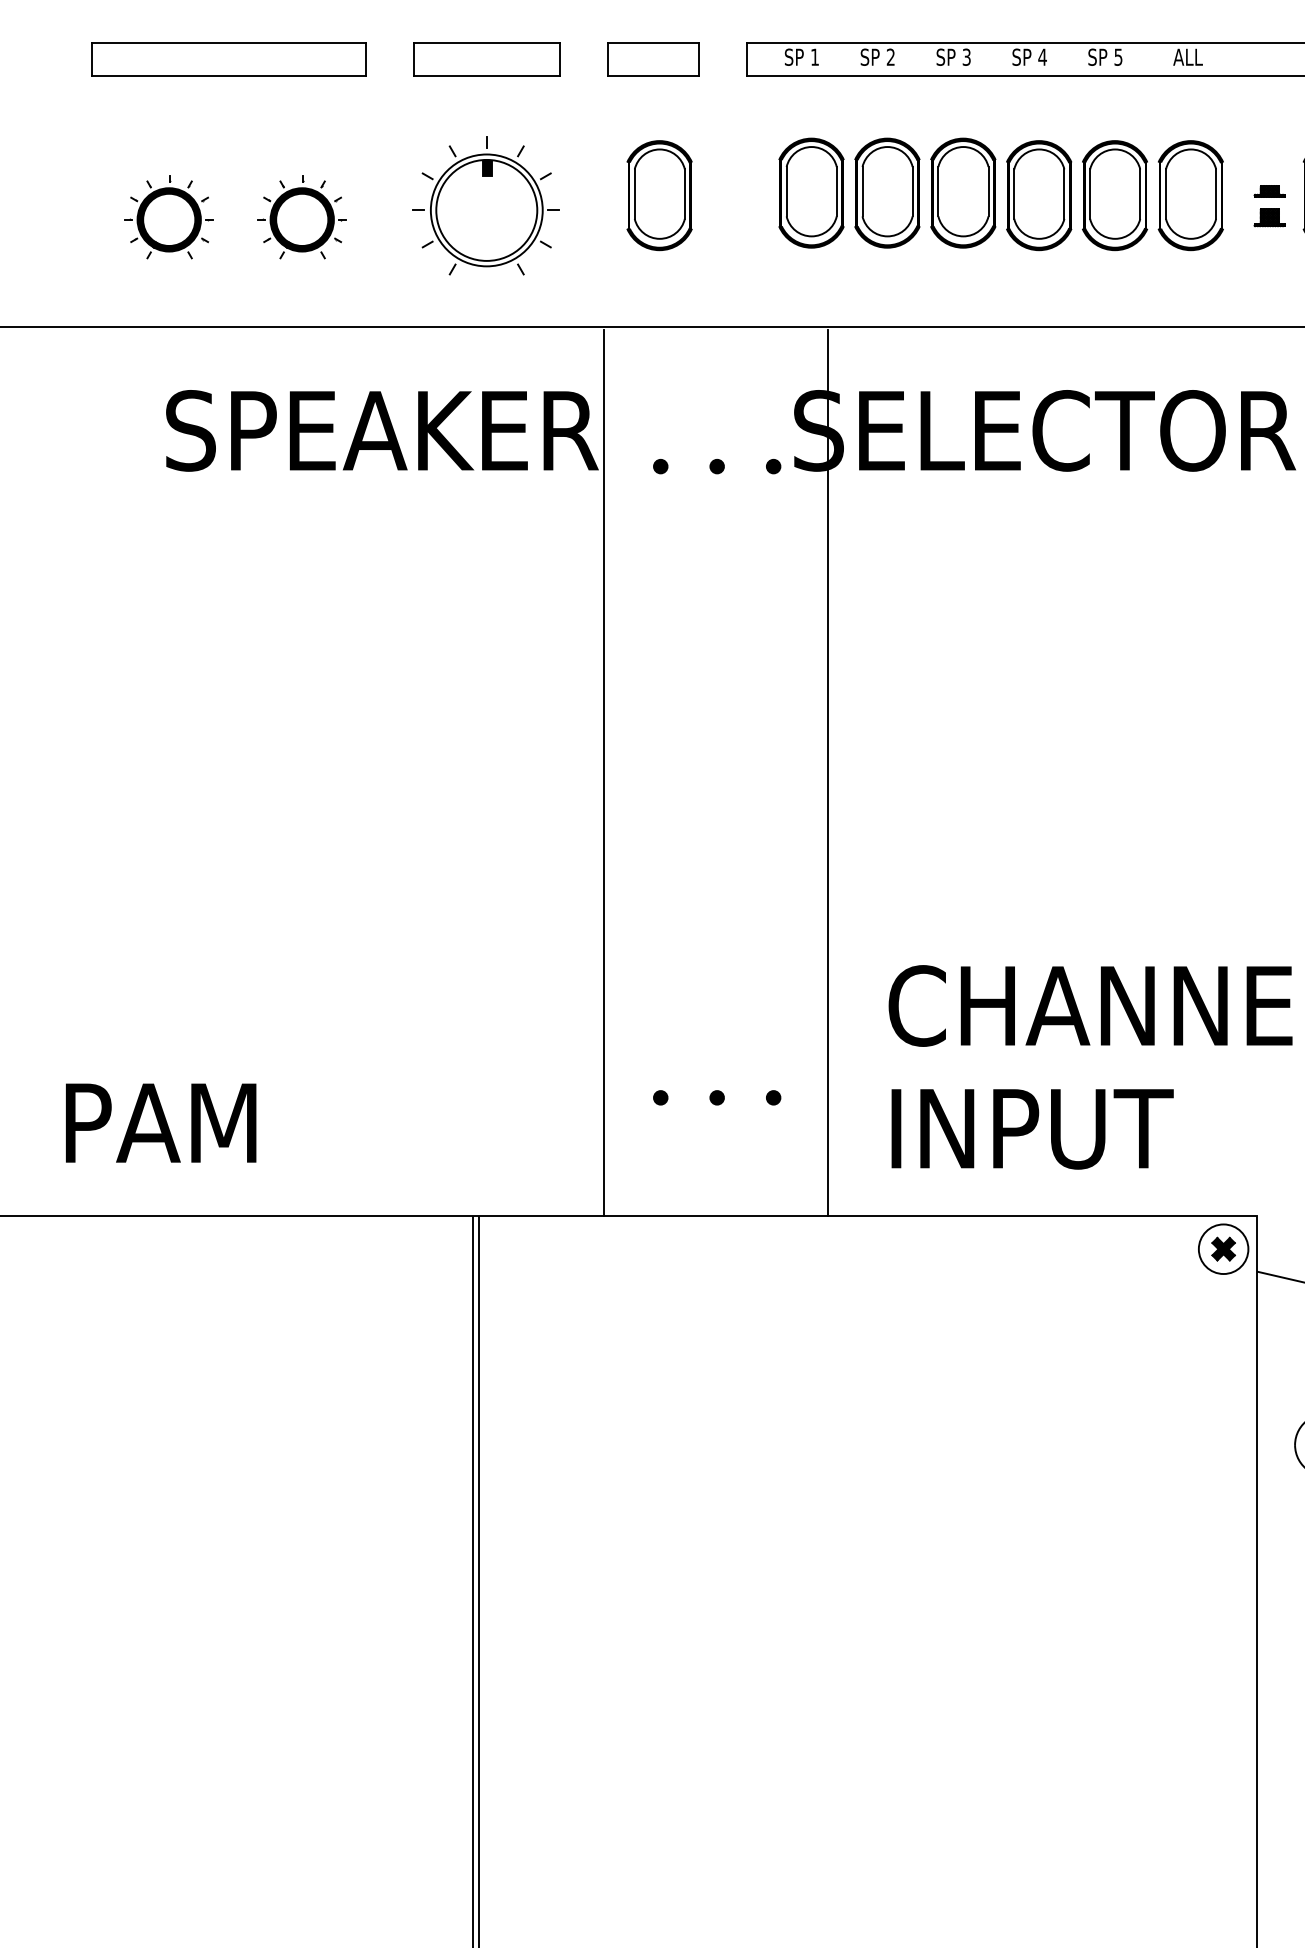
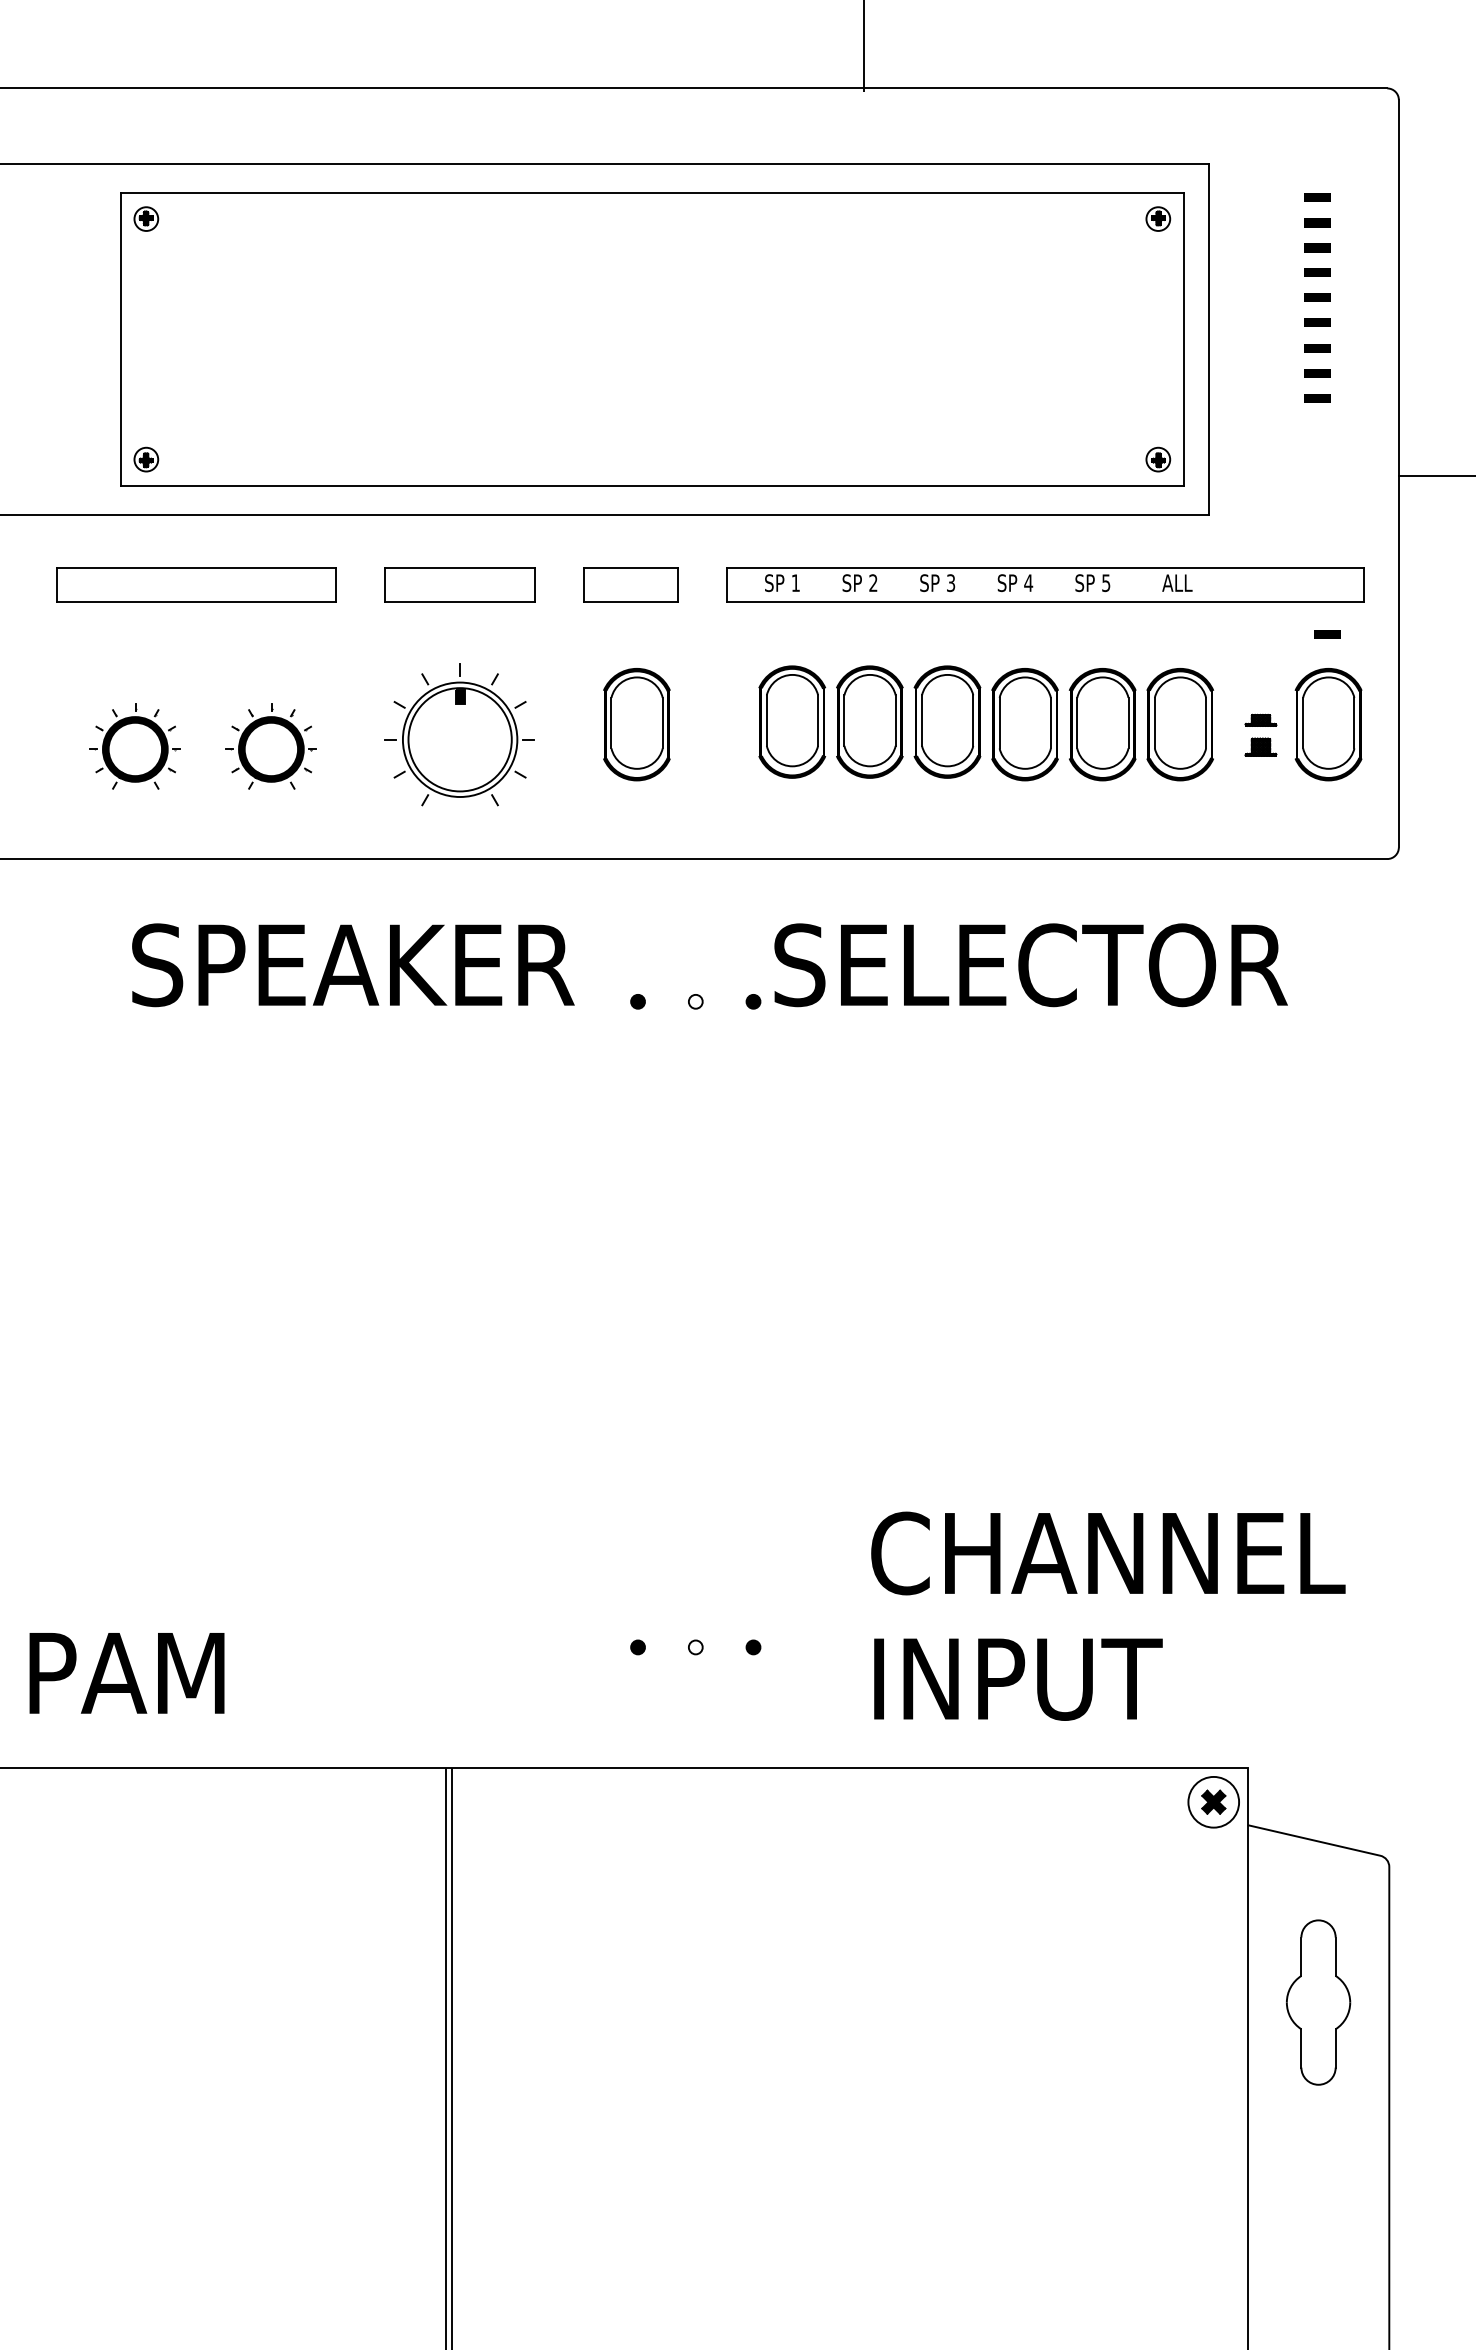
fill: (716, 466) -> (695, 1001), removed
line: (603, 773) -> (579, 1315), removed
line: (827, 773) -> (808, 1315), removed
fill: (716, 1097) -> (695, 1647), removed

